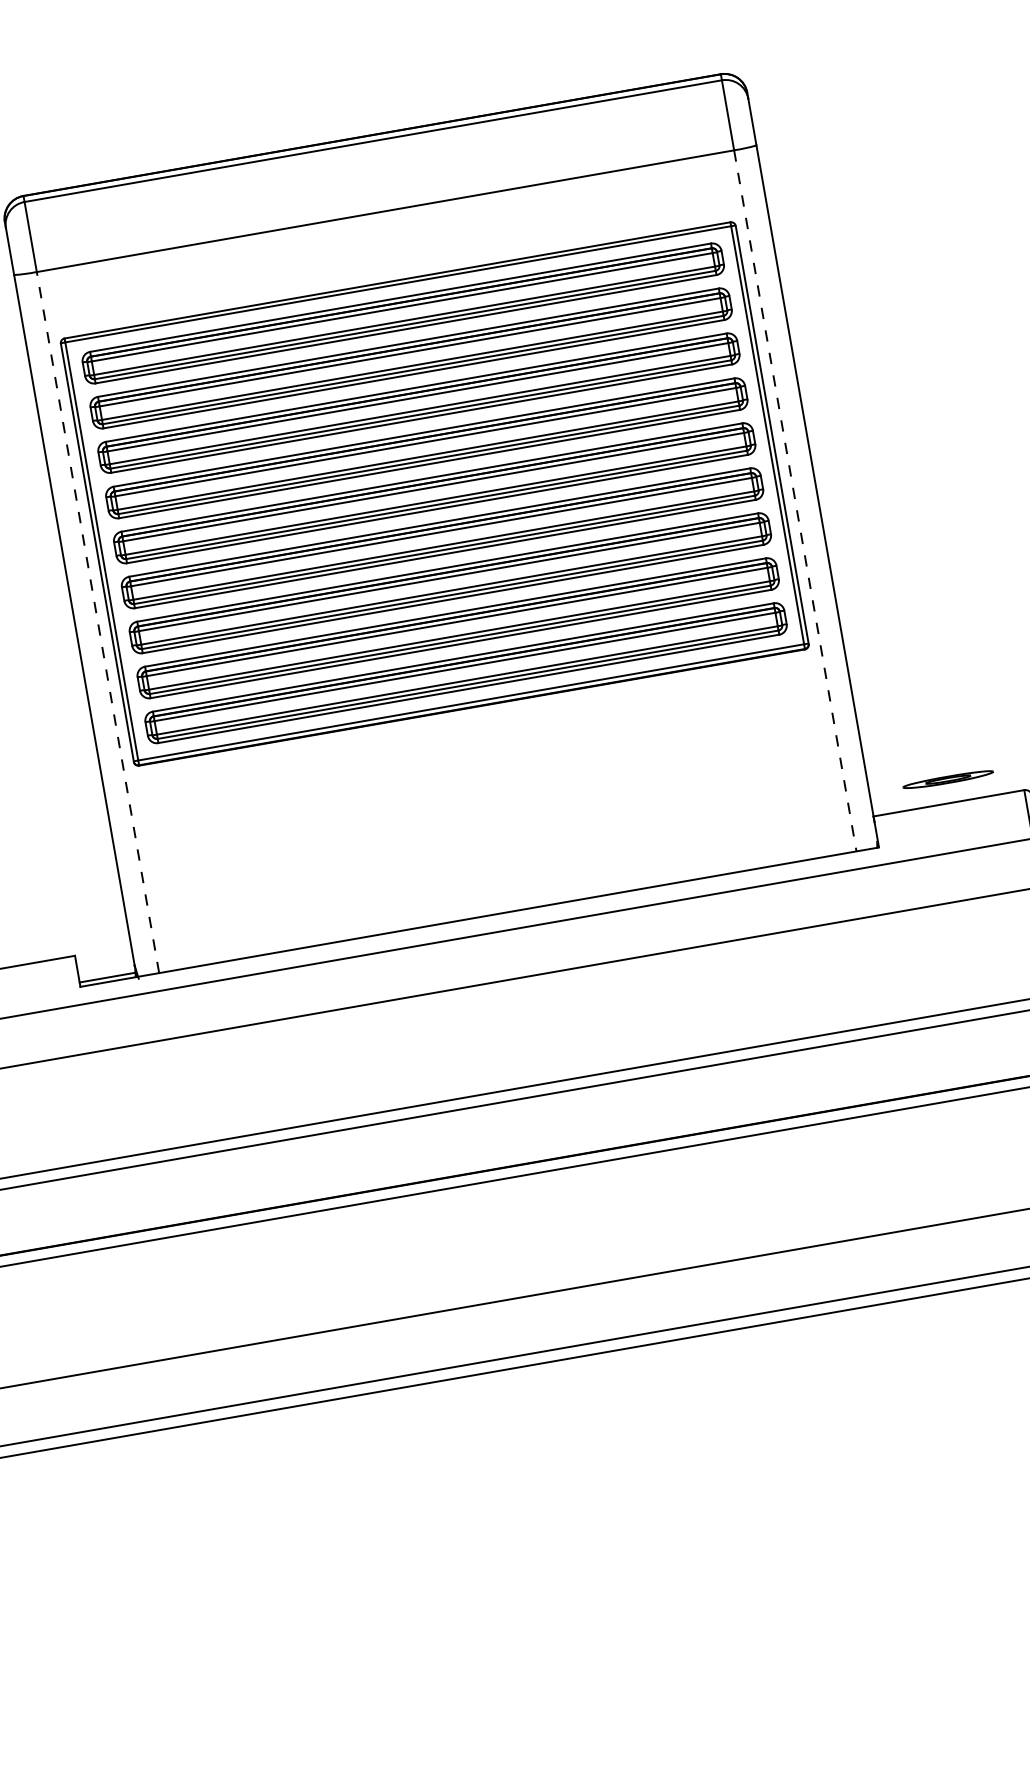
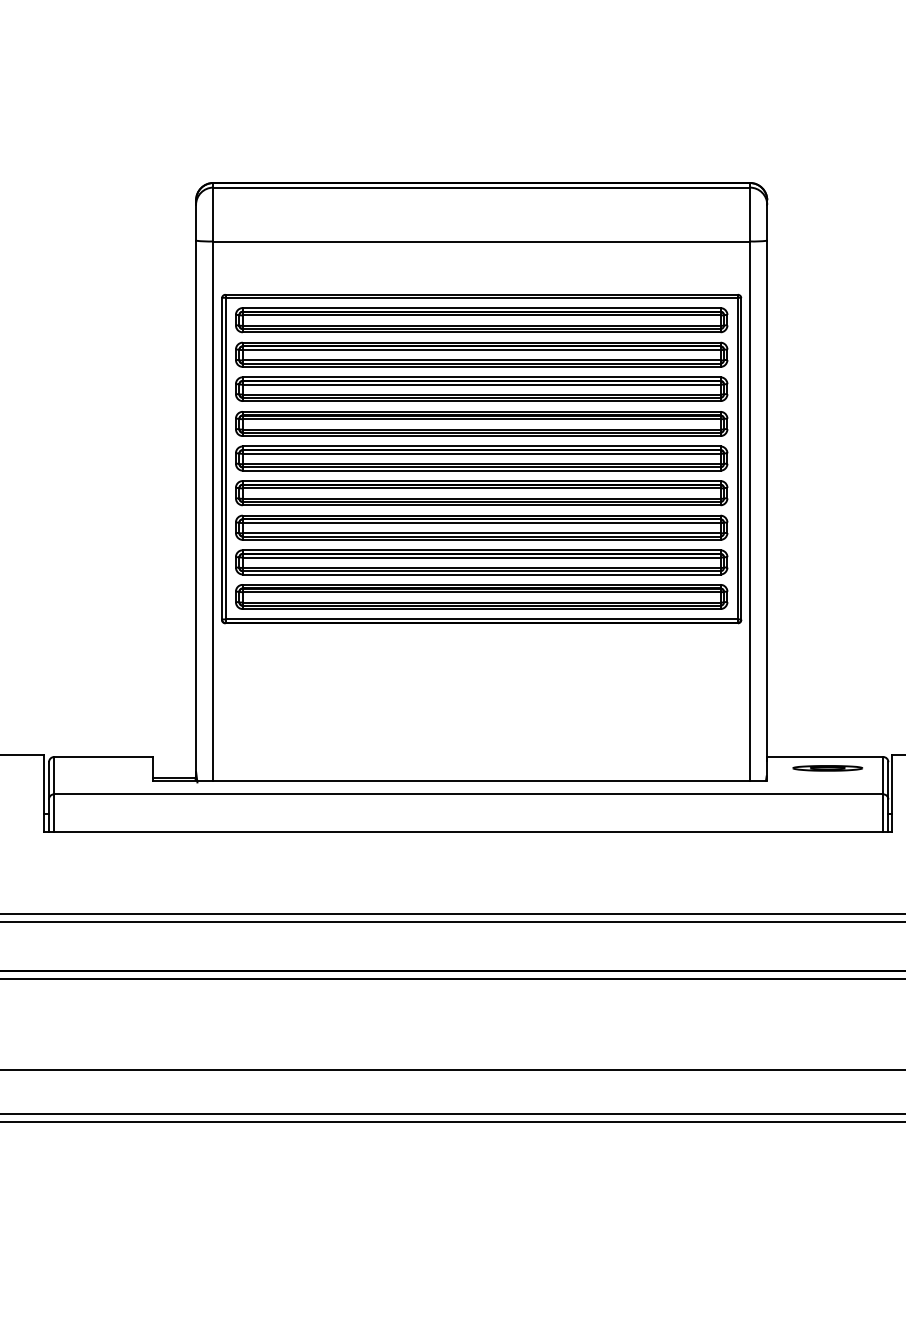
line: (794, 501) -> (749, 511), dashed -> solid
line: (98, 622) -> (213, 511), dashed -> solid
part: (947, 780) -> (827, 768), moved

